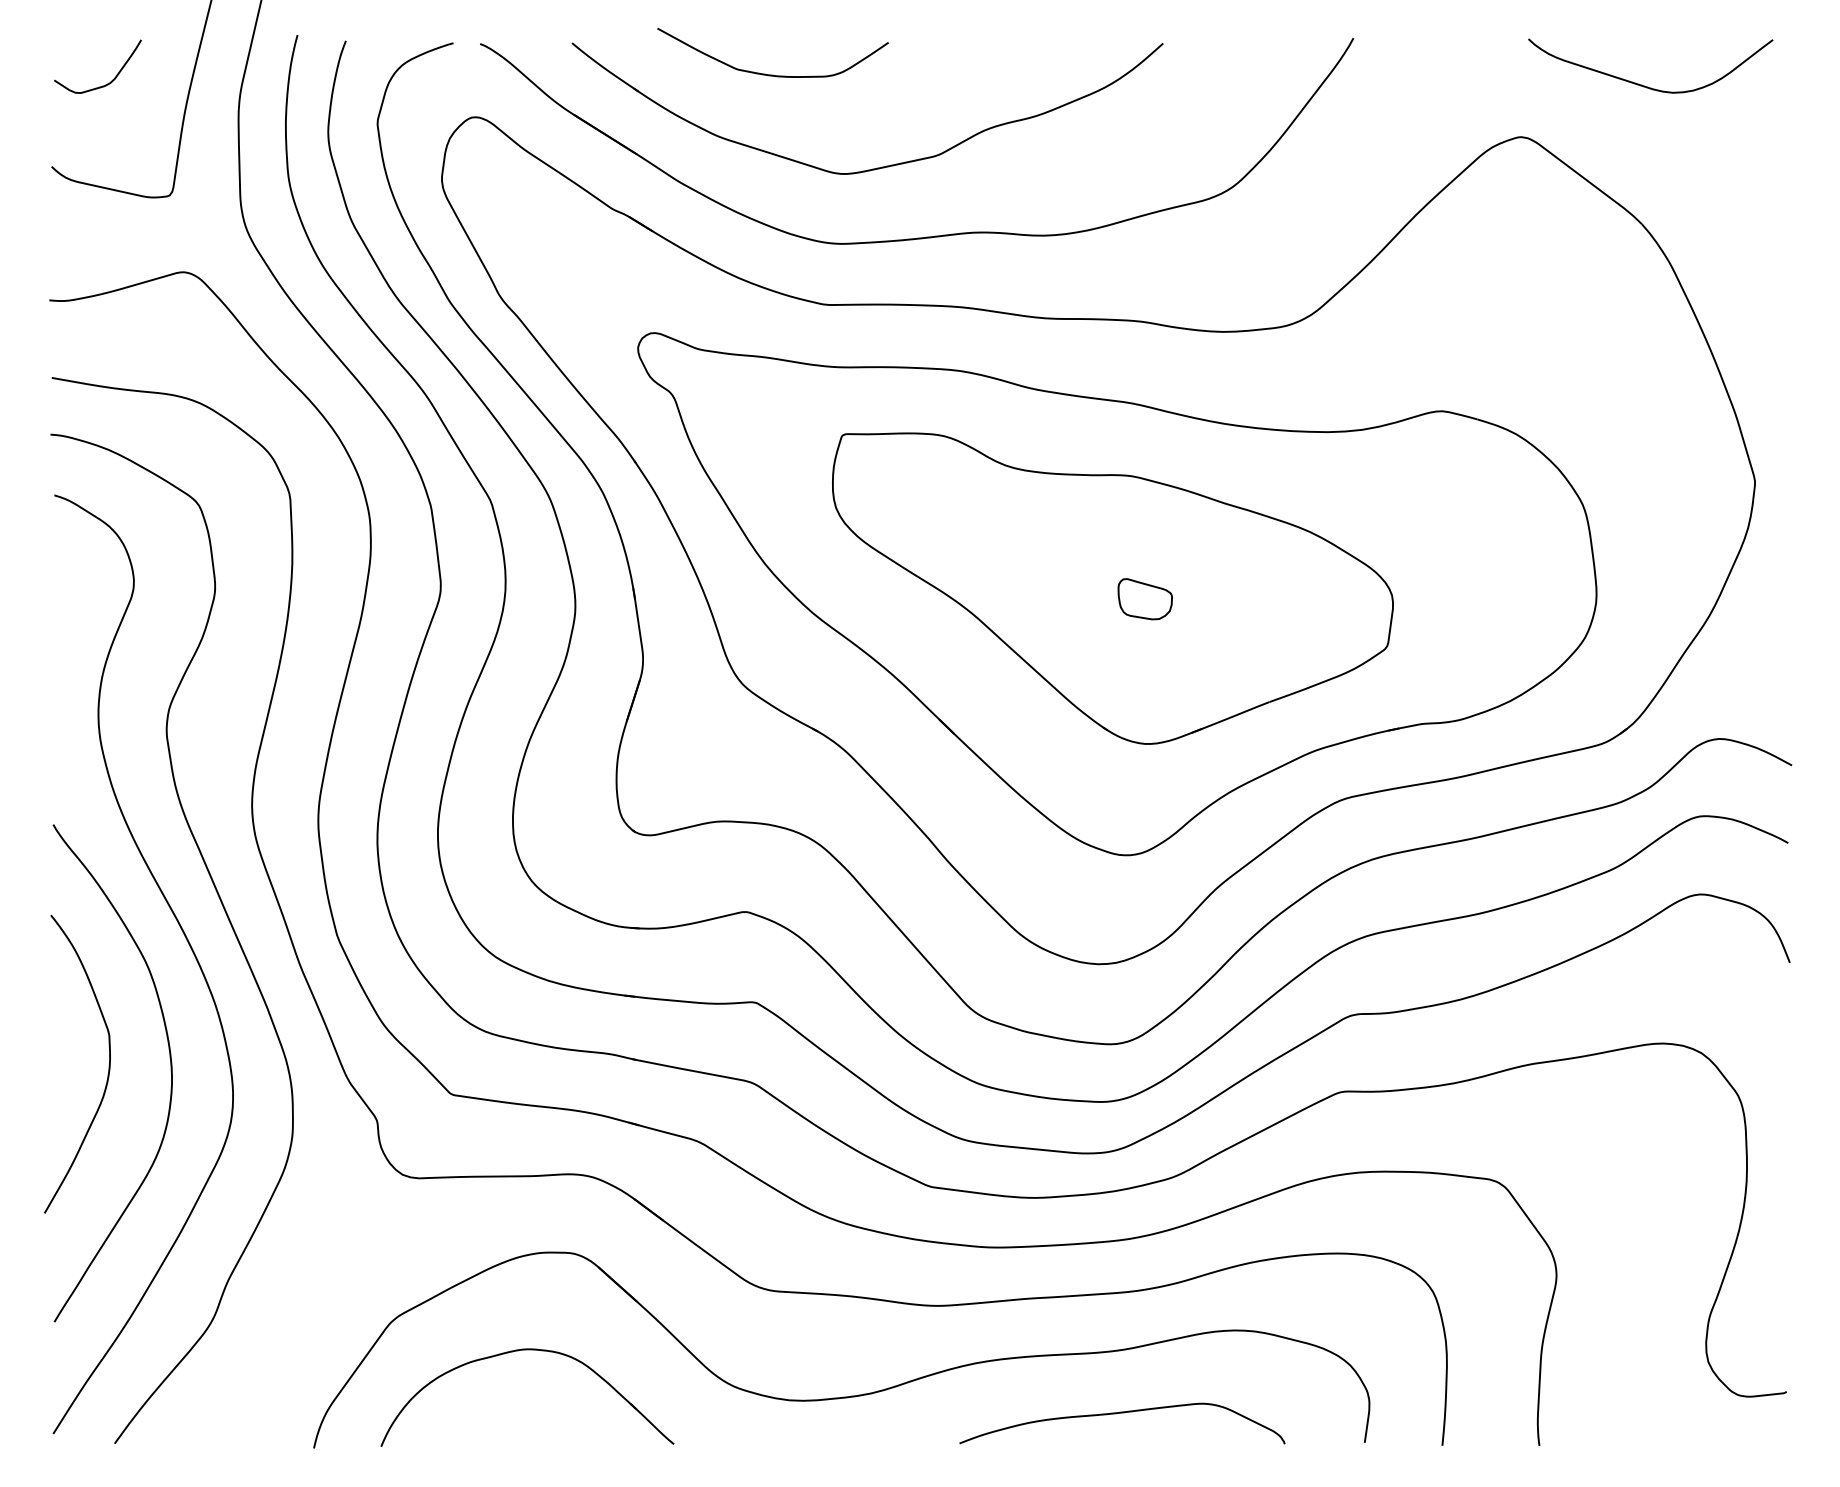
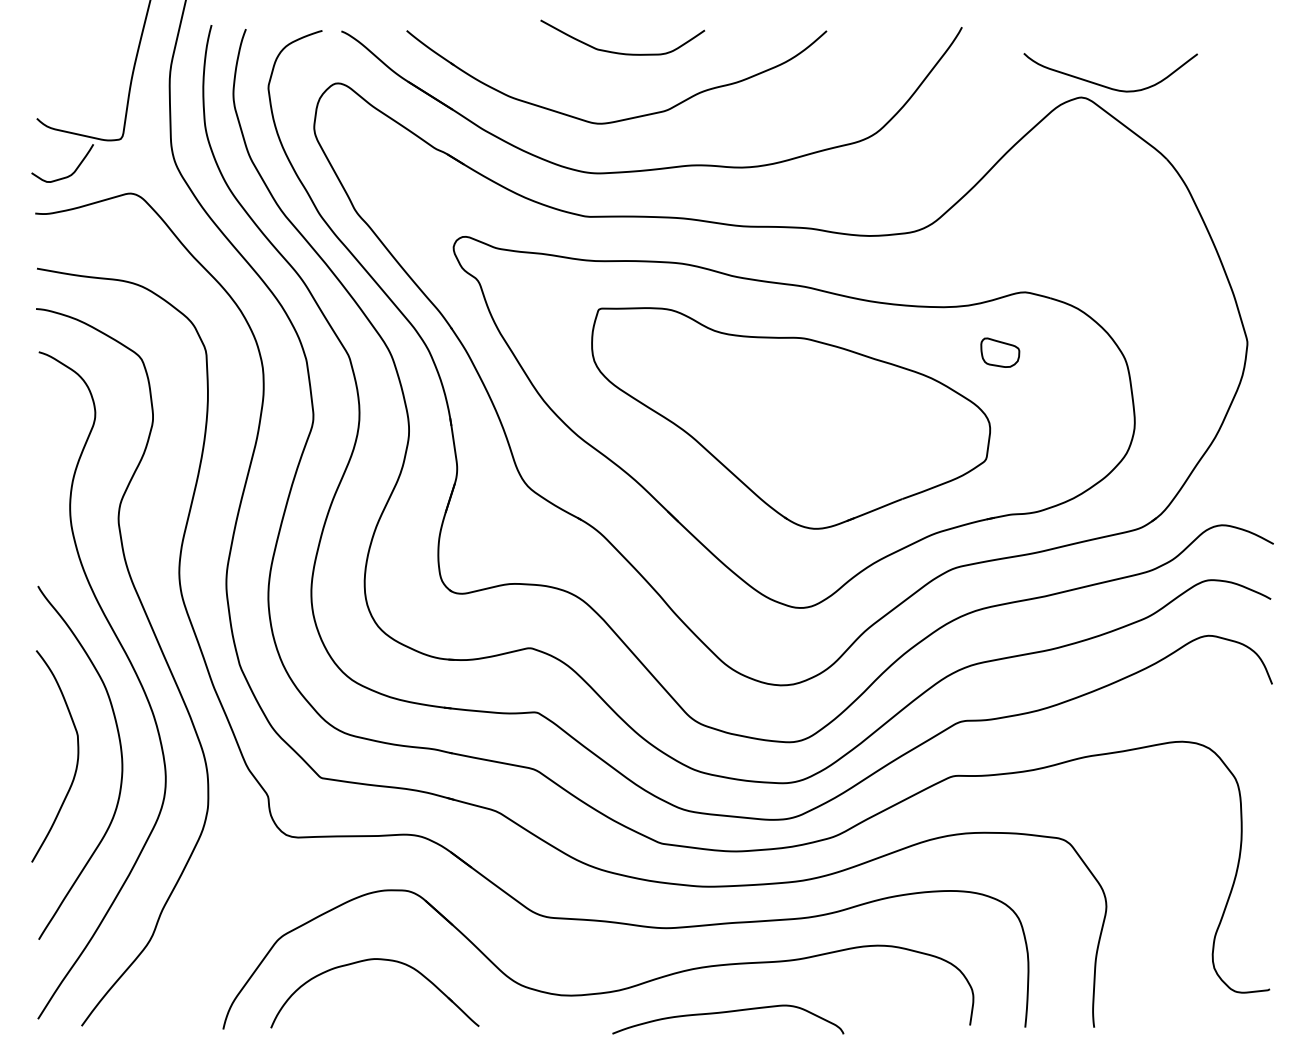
curve: (772, 74) -> (622, 53), moved
curve: (102, 85) -> (65, 176), moved
curve: (1644, 85) -> (1106, 86), moved
part: (1144, 599) -> (999, 352), moved
curve: (1122, 1413) -> (728, 1012), moved

